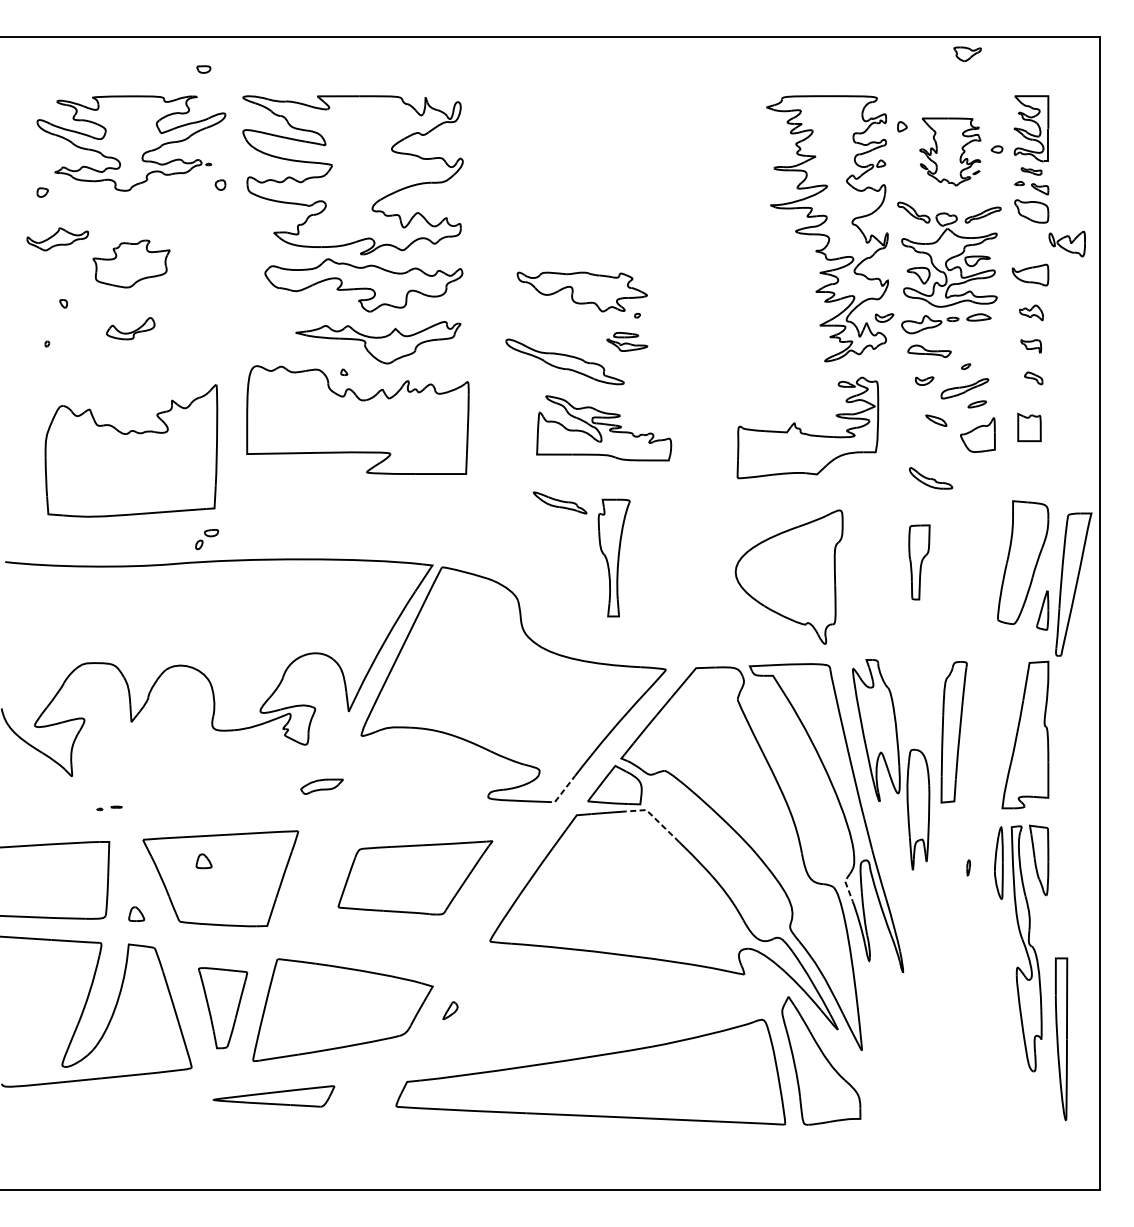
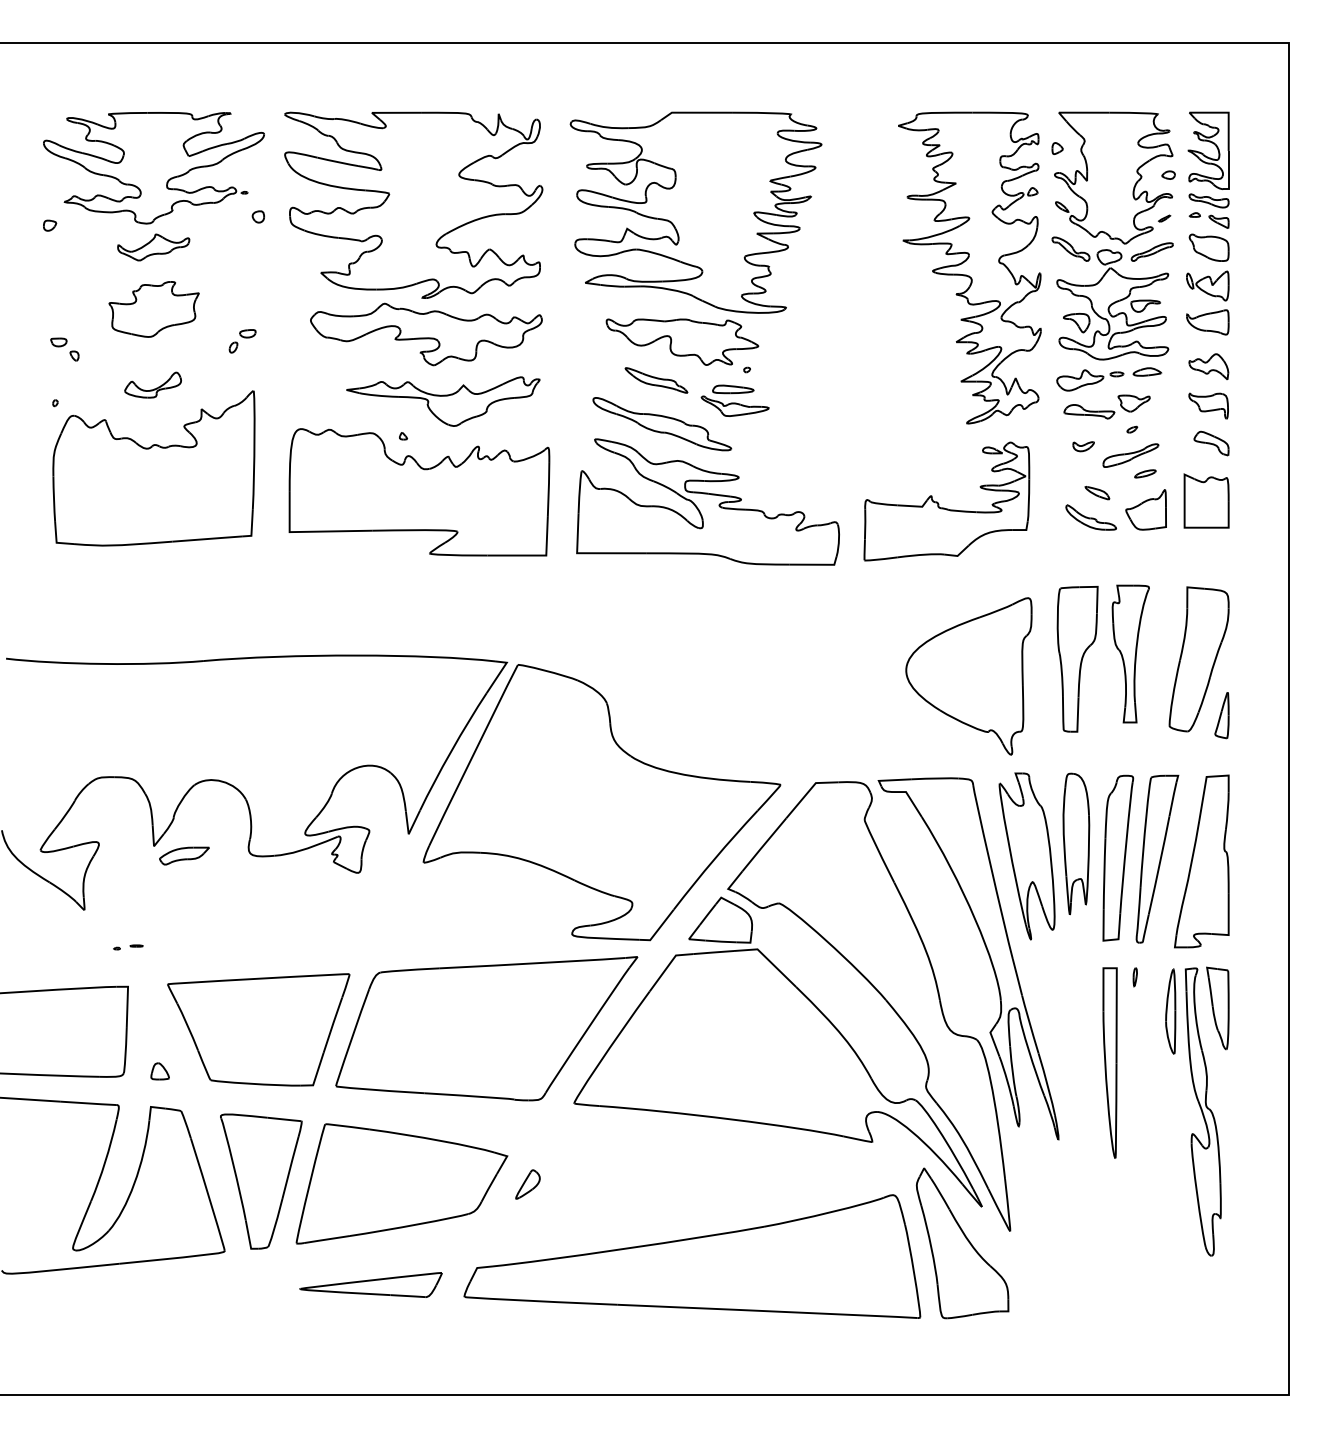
part: (967, 54) -> (1133, 403), moved
part: (203, 69) -> (58, 342), moved
part: (950, 151) -> (1113, 177), size x1.67
part: (1031, 171) -> (1208, 200), size x1.67
part: (593, 181) -> (695, 212), added
part: (57, 239) -> (153, 247), moved
part: (1066, 243) -> (1207, 285), moved
part: (1031, 312) -> (1208, 366), size x1.43
part: (884, 317) -> (1036, 372), removed
part: (626, 341) -> (734, 400), size x1.43
part: (1031, 346) -> (1208, 405), size x1.67
part: (1033, 378) -> (1211, 443), size x1.67
part: (603, 427) -> (707, 501), size x1.67
part: (1029, 427) -> (1206, 500), size x1.67
part: (131, 450) -> (153, 468), moved
part: (930, 478) -> (1090, 517), moved
part: (560, 503) -> (656, 380), moved
part: (206, 539) -> (242, 341), moved
part: (613, 557) -> (1130, 653), moved
part: (919, 561) -> (1077, 658), size x1.67
part: (788, 577) -> (968, 676), moved
part: (1073, 584) -> (1157, 858), moved
part: (322, 786) -> (184, 855), moved
line: (561, 793) -> (658, 929), dashed -> solid
part: (918, 809) -> (1076, 843), moved
line: (655, 818) -> (768, 959), dashed -> solid
part: (203, 861) -> (238, 1009), removed
part: (968, 868) -> (1134, 977), moved
part: (415, 877) -> (486, 1028), size x1.67
line: (846, 886) -> (992, 1039), dashed -> solid
part: (223, 1008) -> (261, 1181), size x1.43
part: (450, 1010) -> (527, 1184), size x1.43
part: (1061, 1038) -> (1109, 1062), moved
part: (273, 1095) -> (370, 1284), moved

